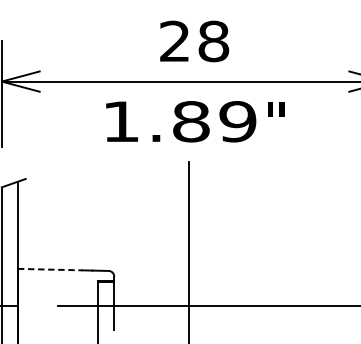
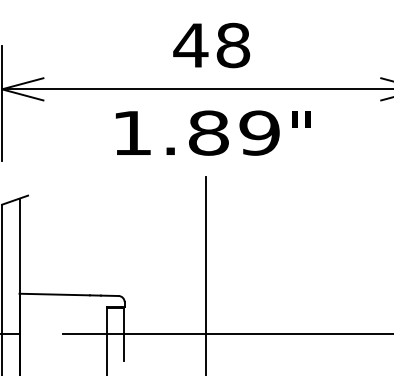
text: (174, 40) -> (190, 44), 28 -> 48
line: (50, 269) -> (55, 294), dashed -> solid

